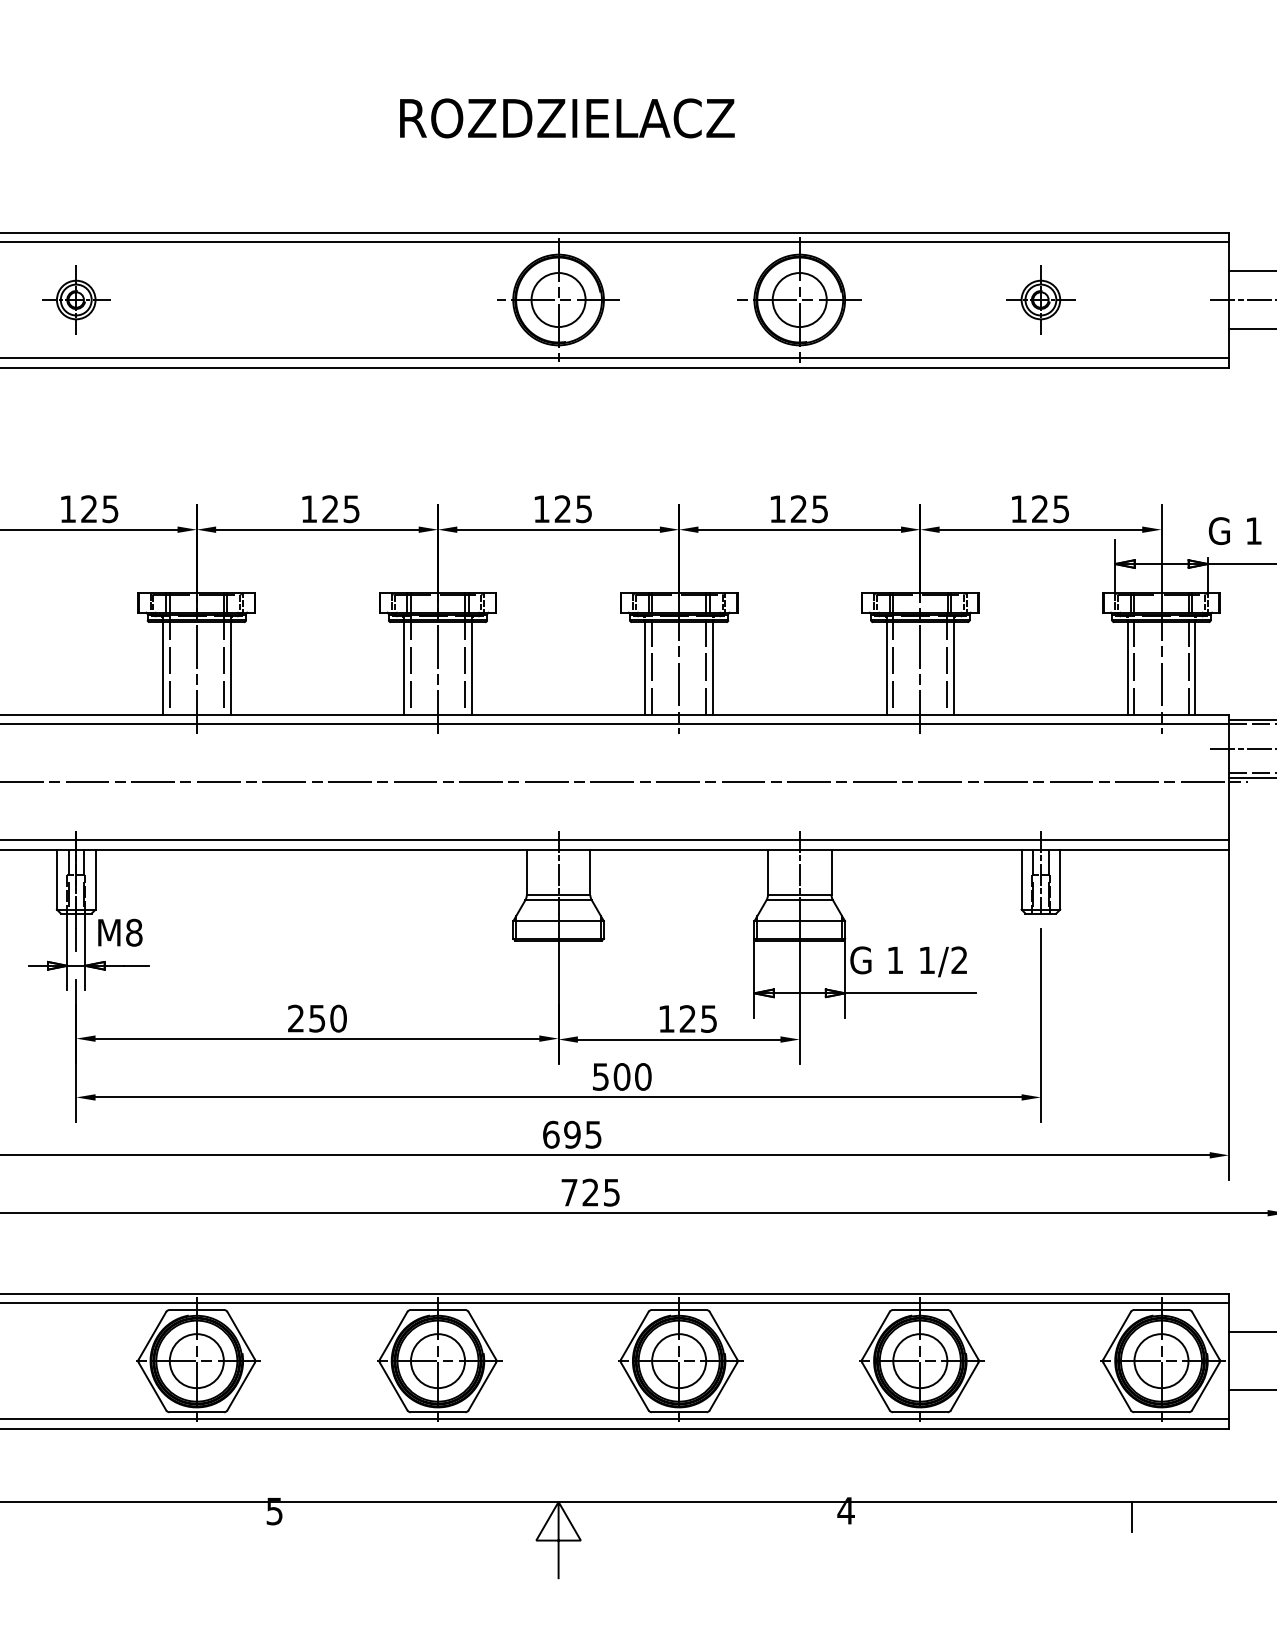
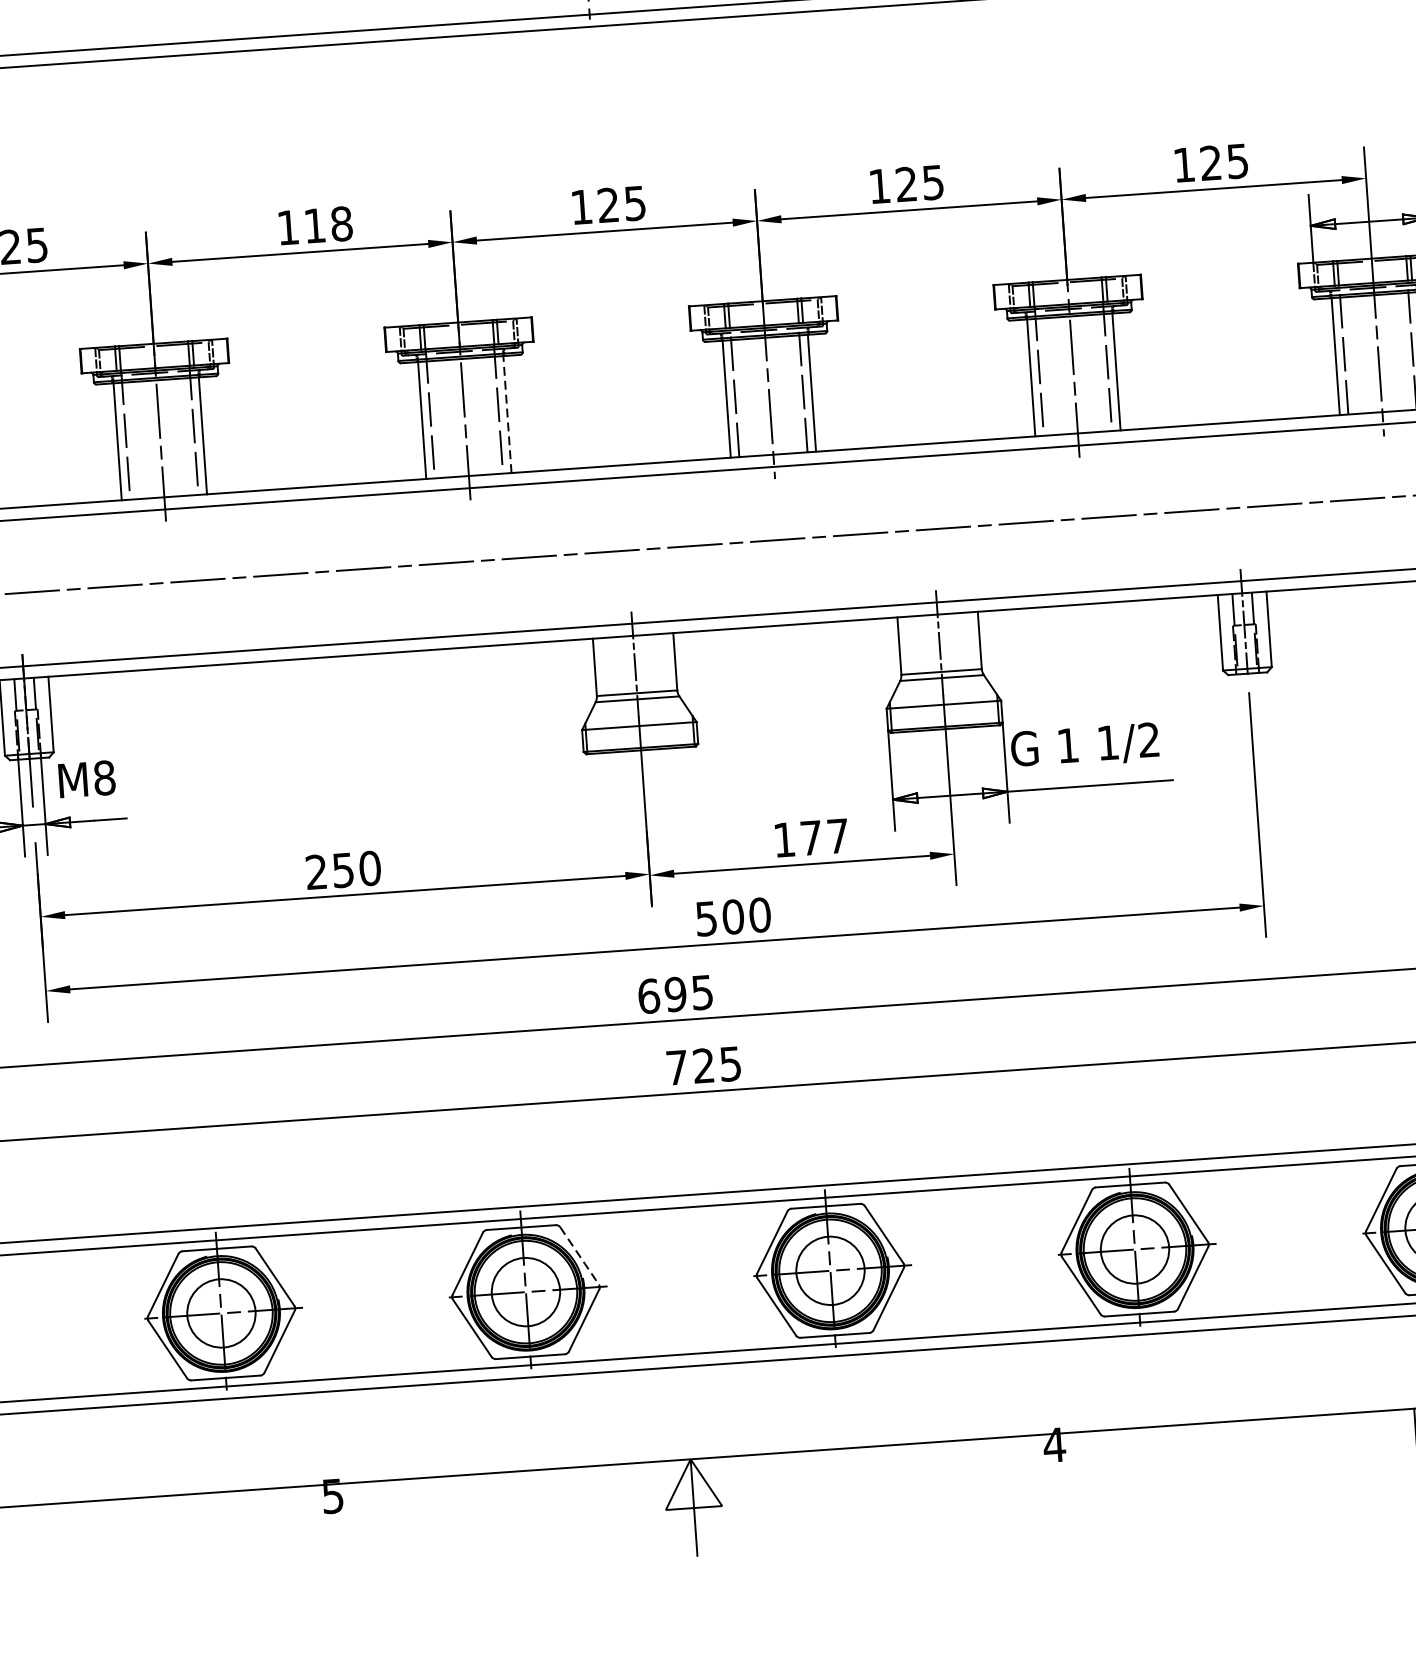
text: (340, 509) -> (327, 225), 125 -> 118
line: (471, 668) -> (507, 414), solid -> dashed
text: (697, 1018) -> (823, 836), 125 -> 177
line: (482, 1336) -> (579, 1257), solid -> dashed

